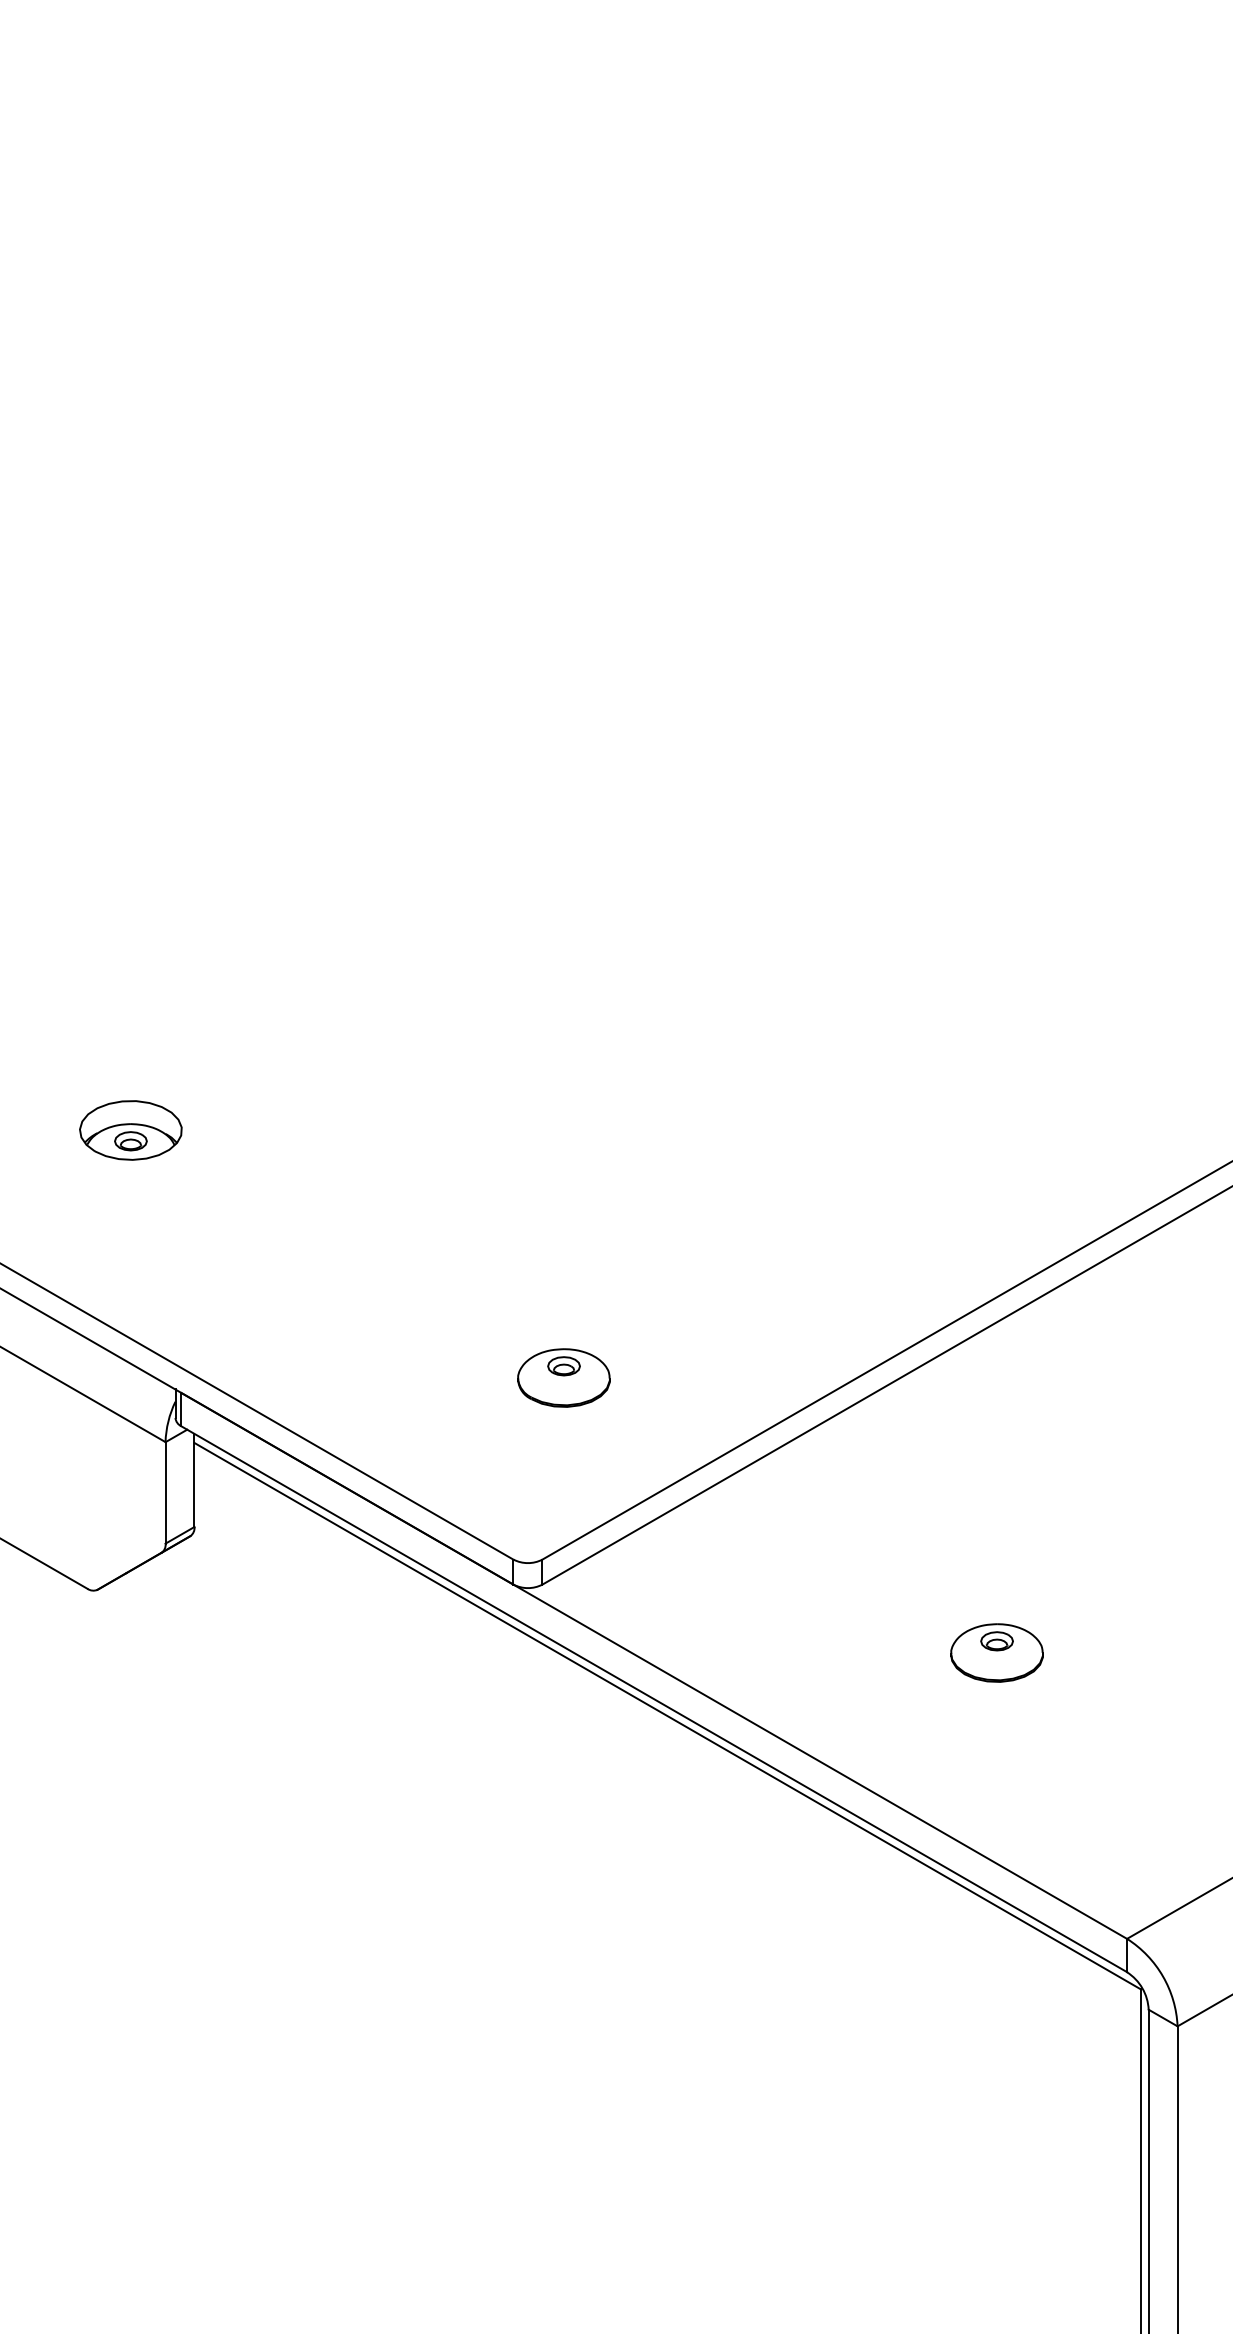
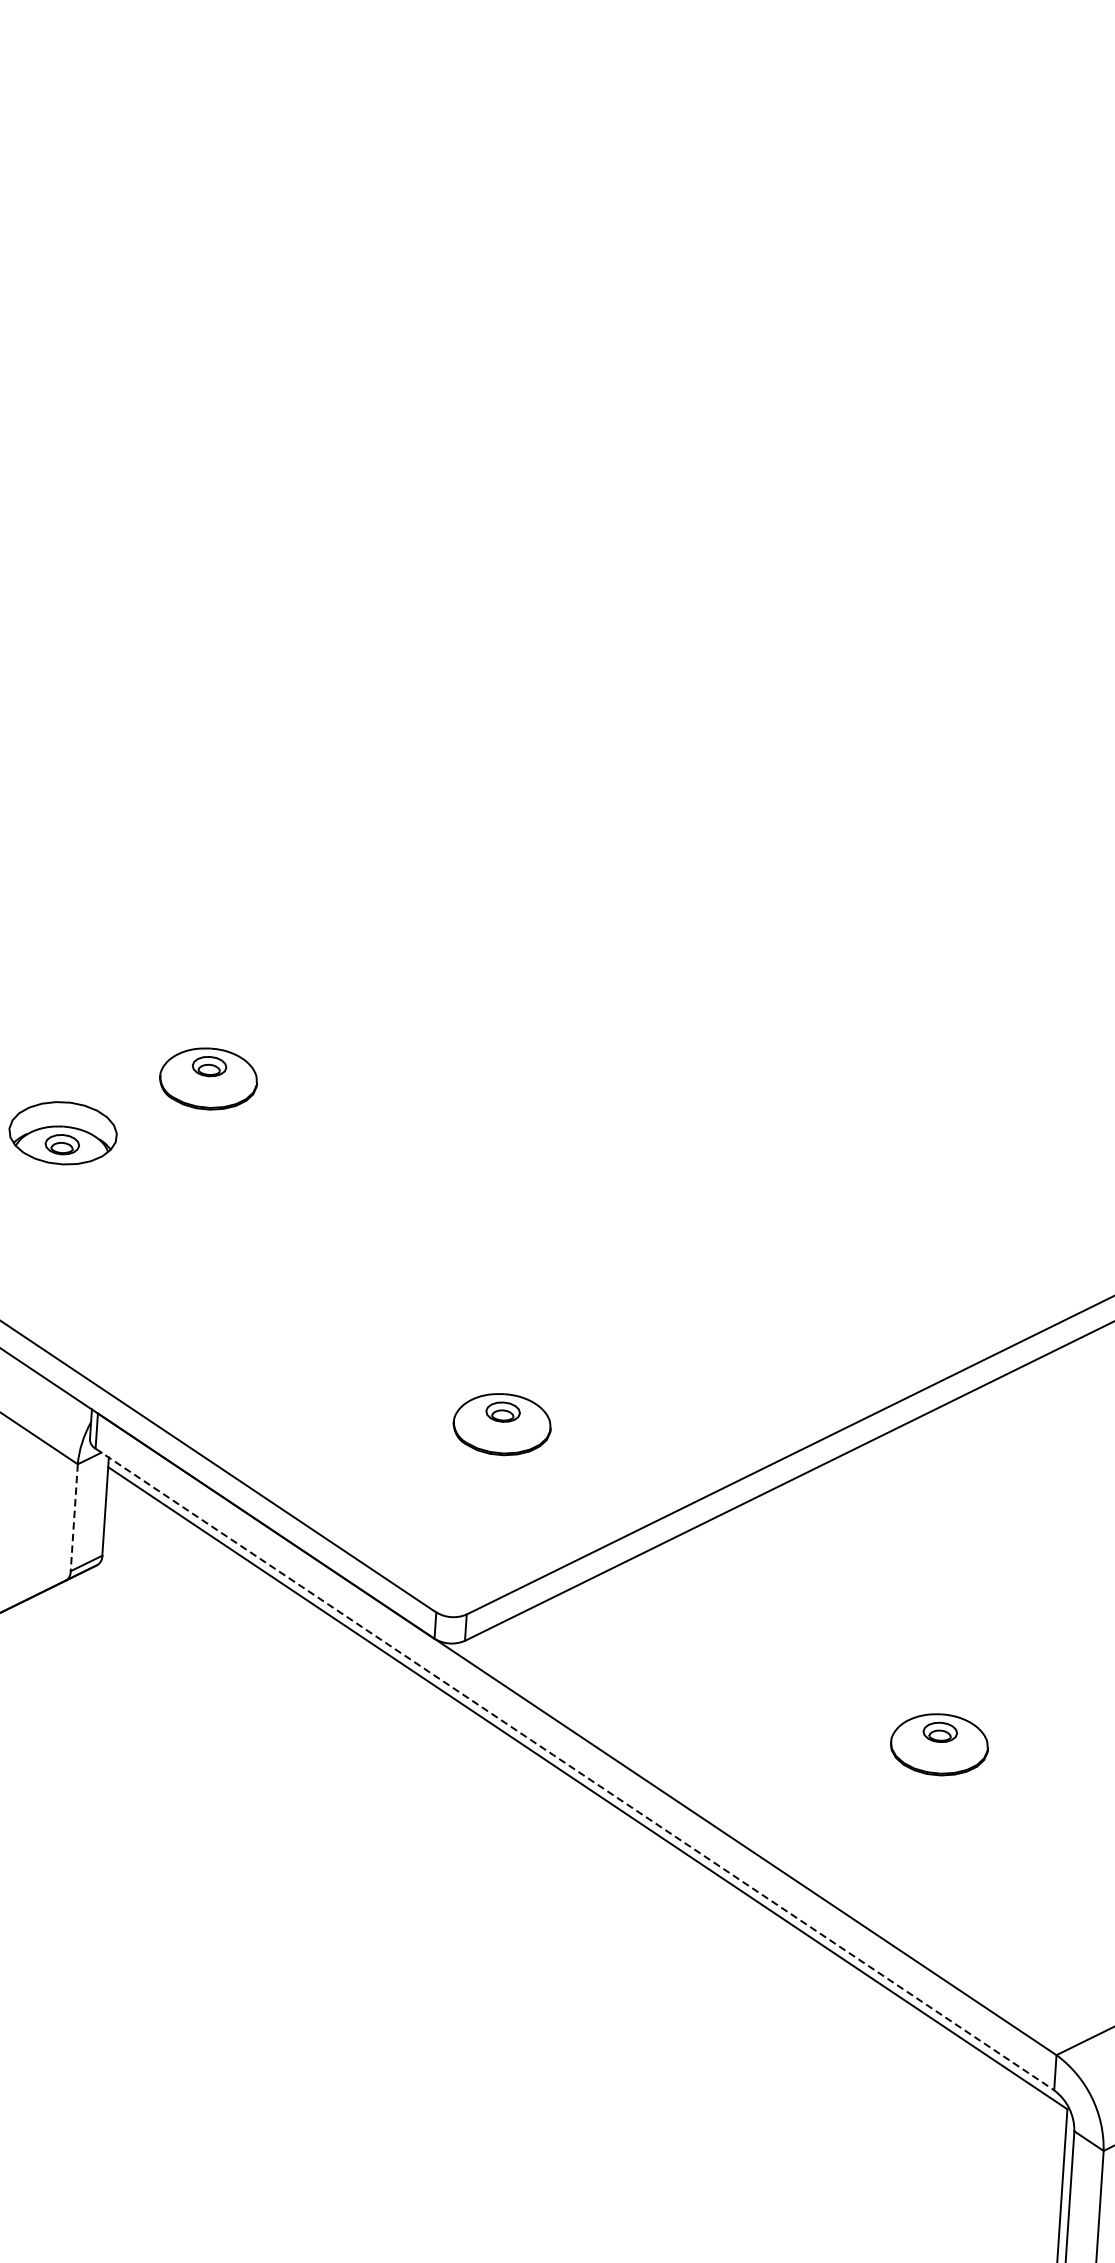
part: (264, 1069) -> (208, 1078), added
line: (165, 1492) -> (74, 1517), solid -> dashed
line: (654, 1699) -> (575, 1769), solid -> dashed

